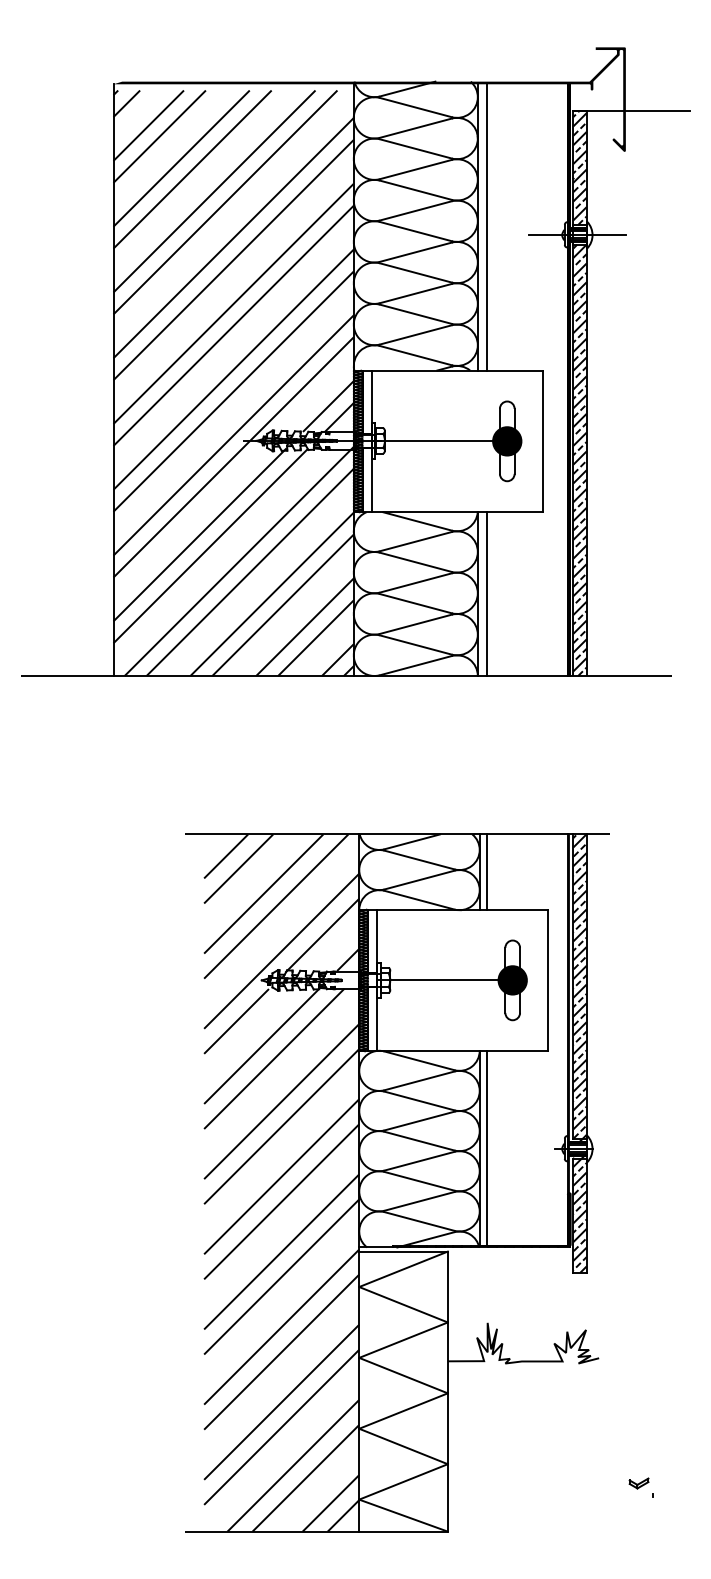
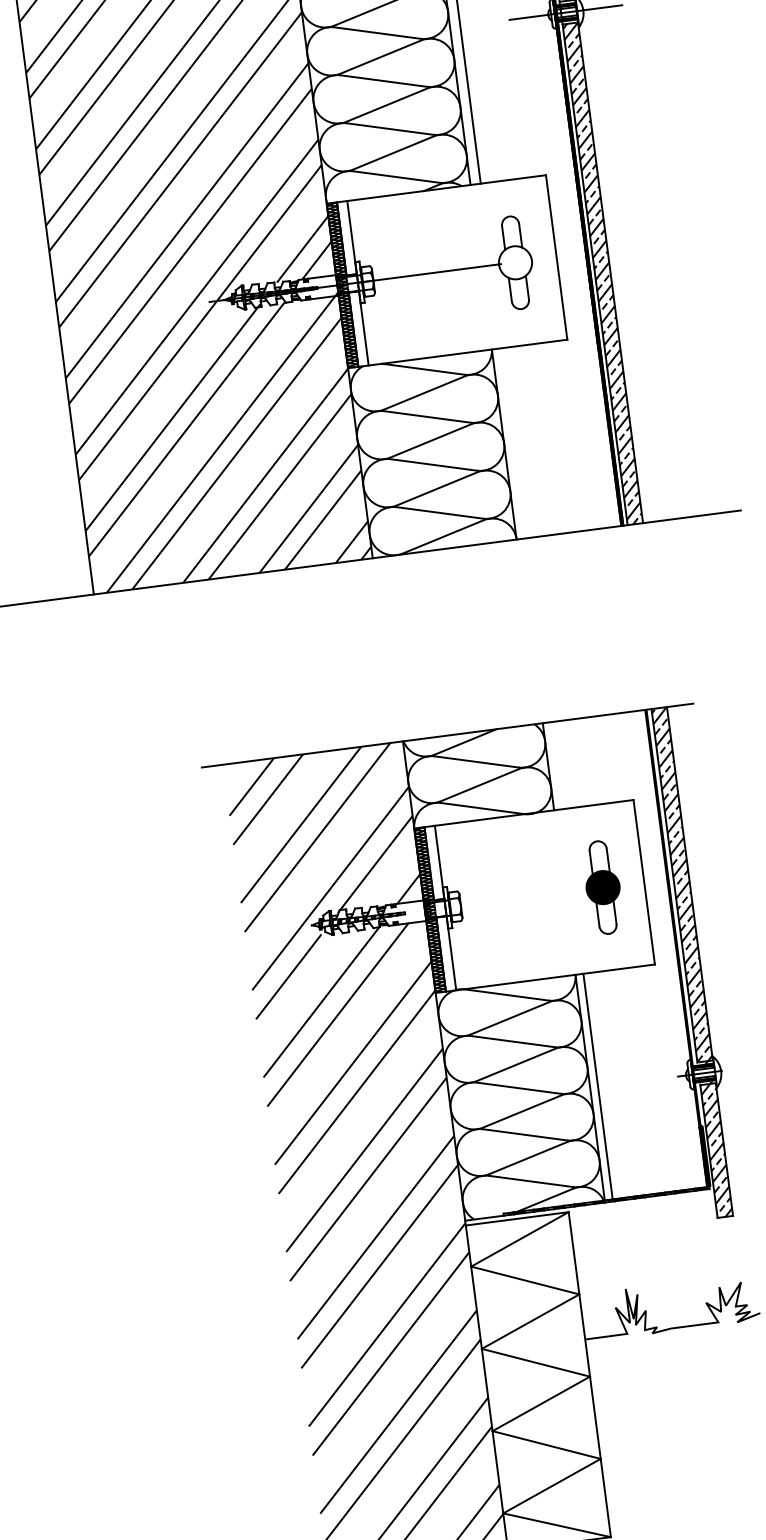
fill: (507, 441) -> (515, 262), removed
line: (486, 594) -> (514, 443), removed
line: (486, 871) -> (556, 765), removed
line: (439, 979) -> (517, 897), removed

